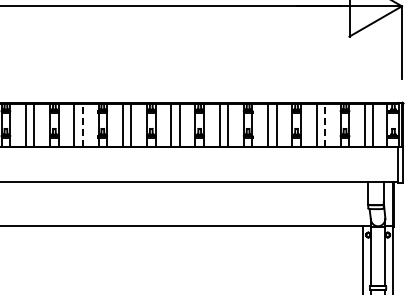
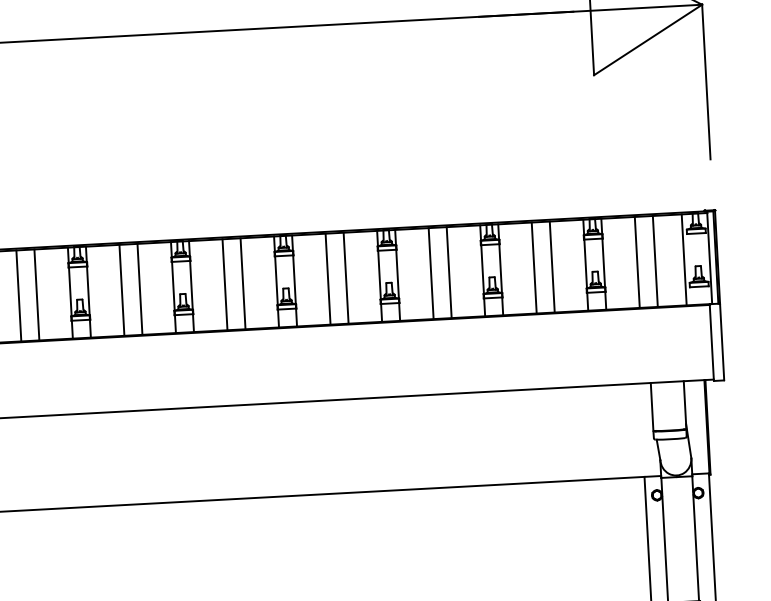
line: (82, 124) -> (36, 292), dashed -> solid
line: (325, 124) -> (553, 264), dashed -> solid

